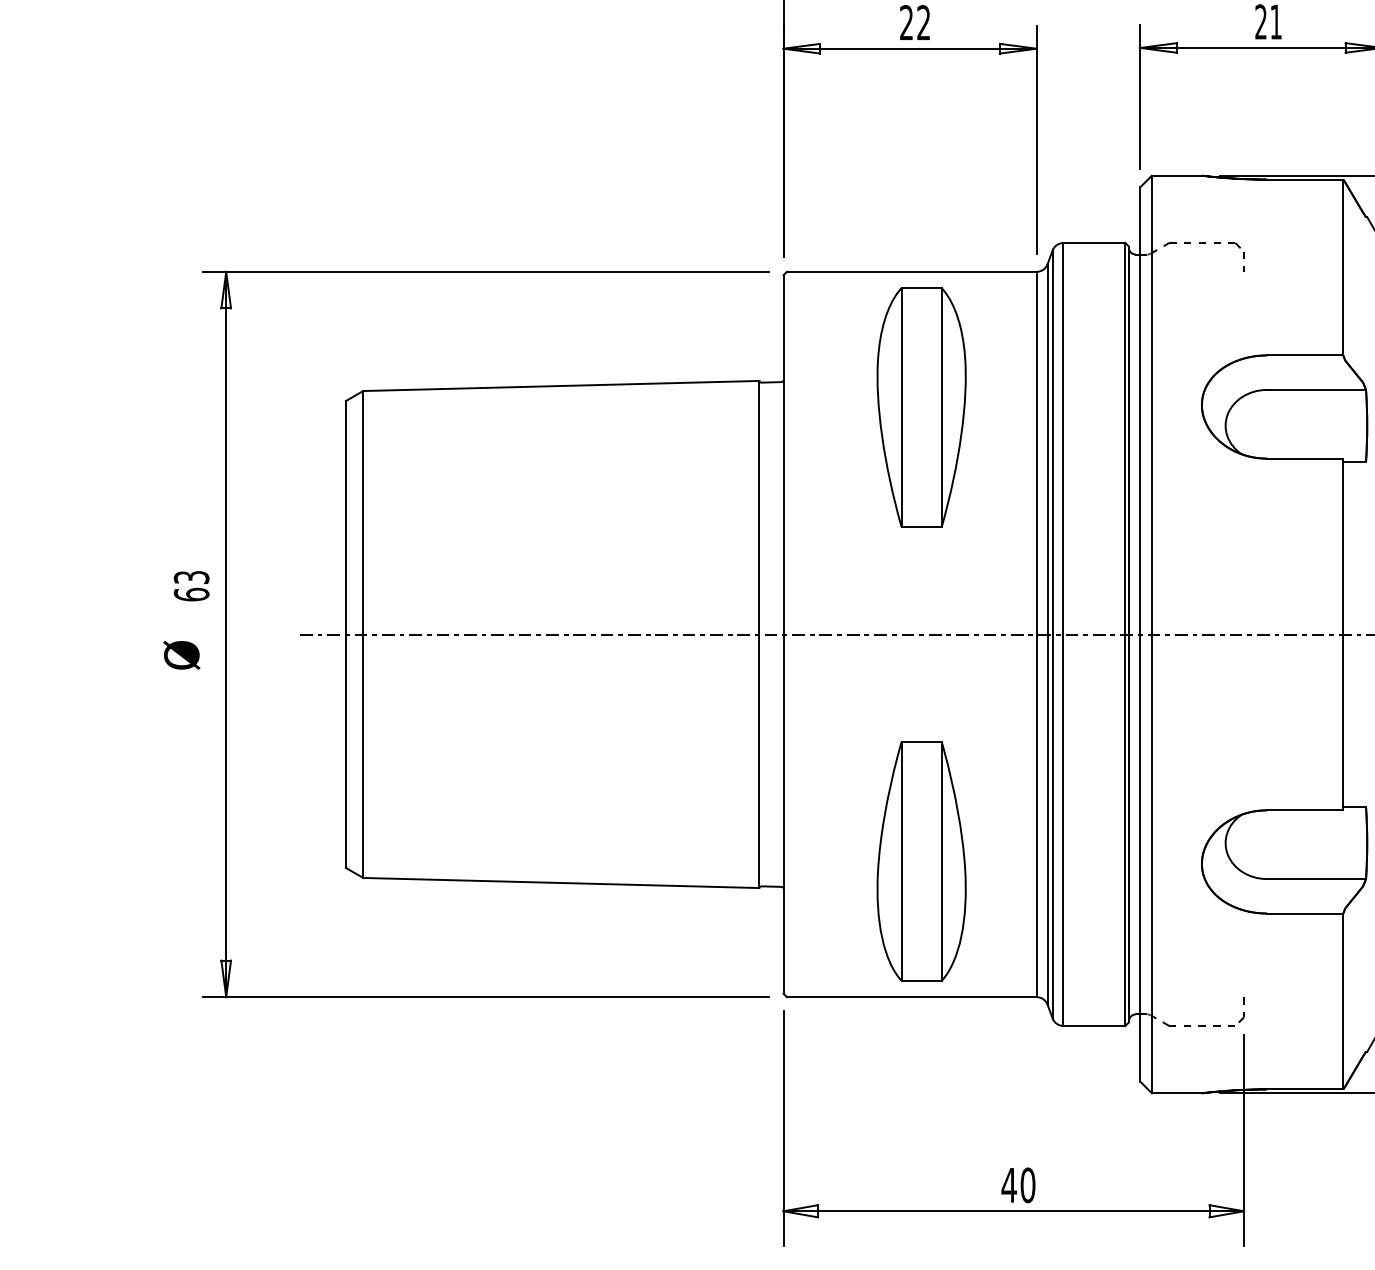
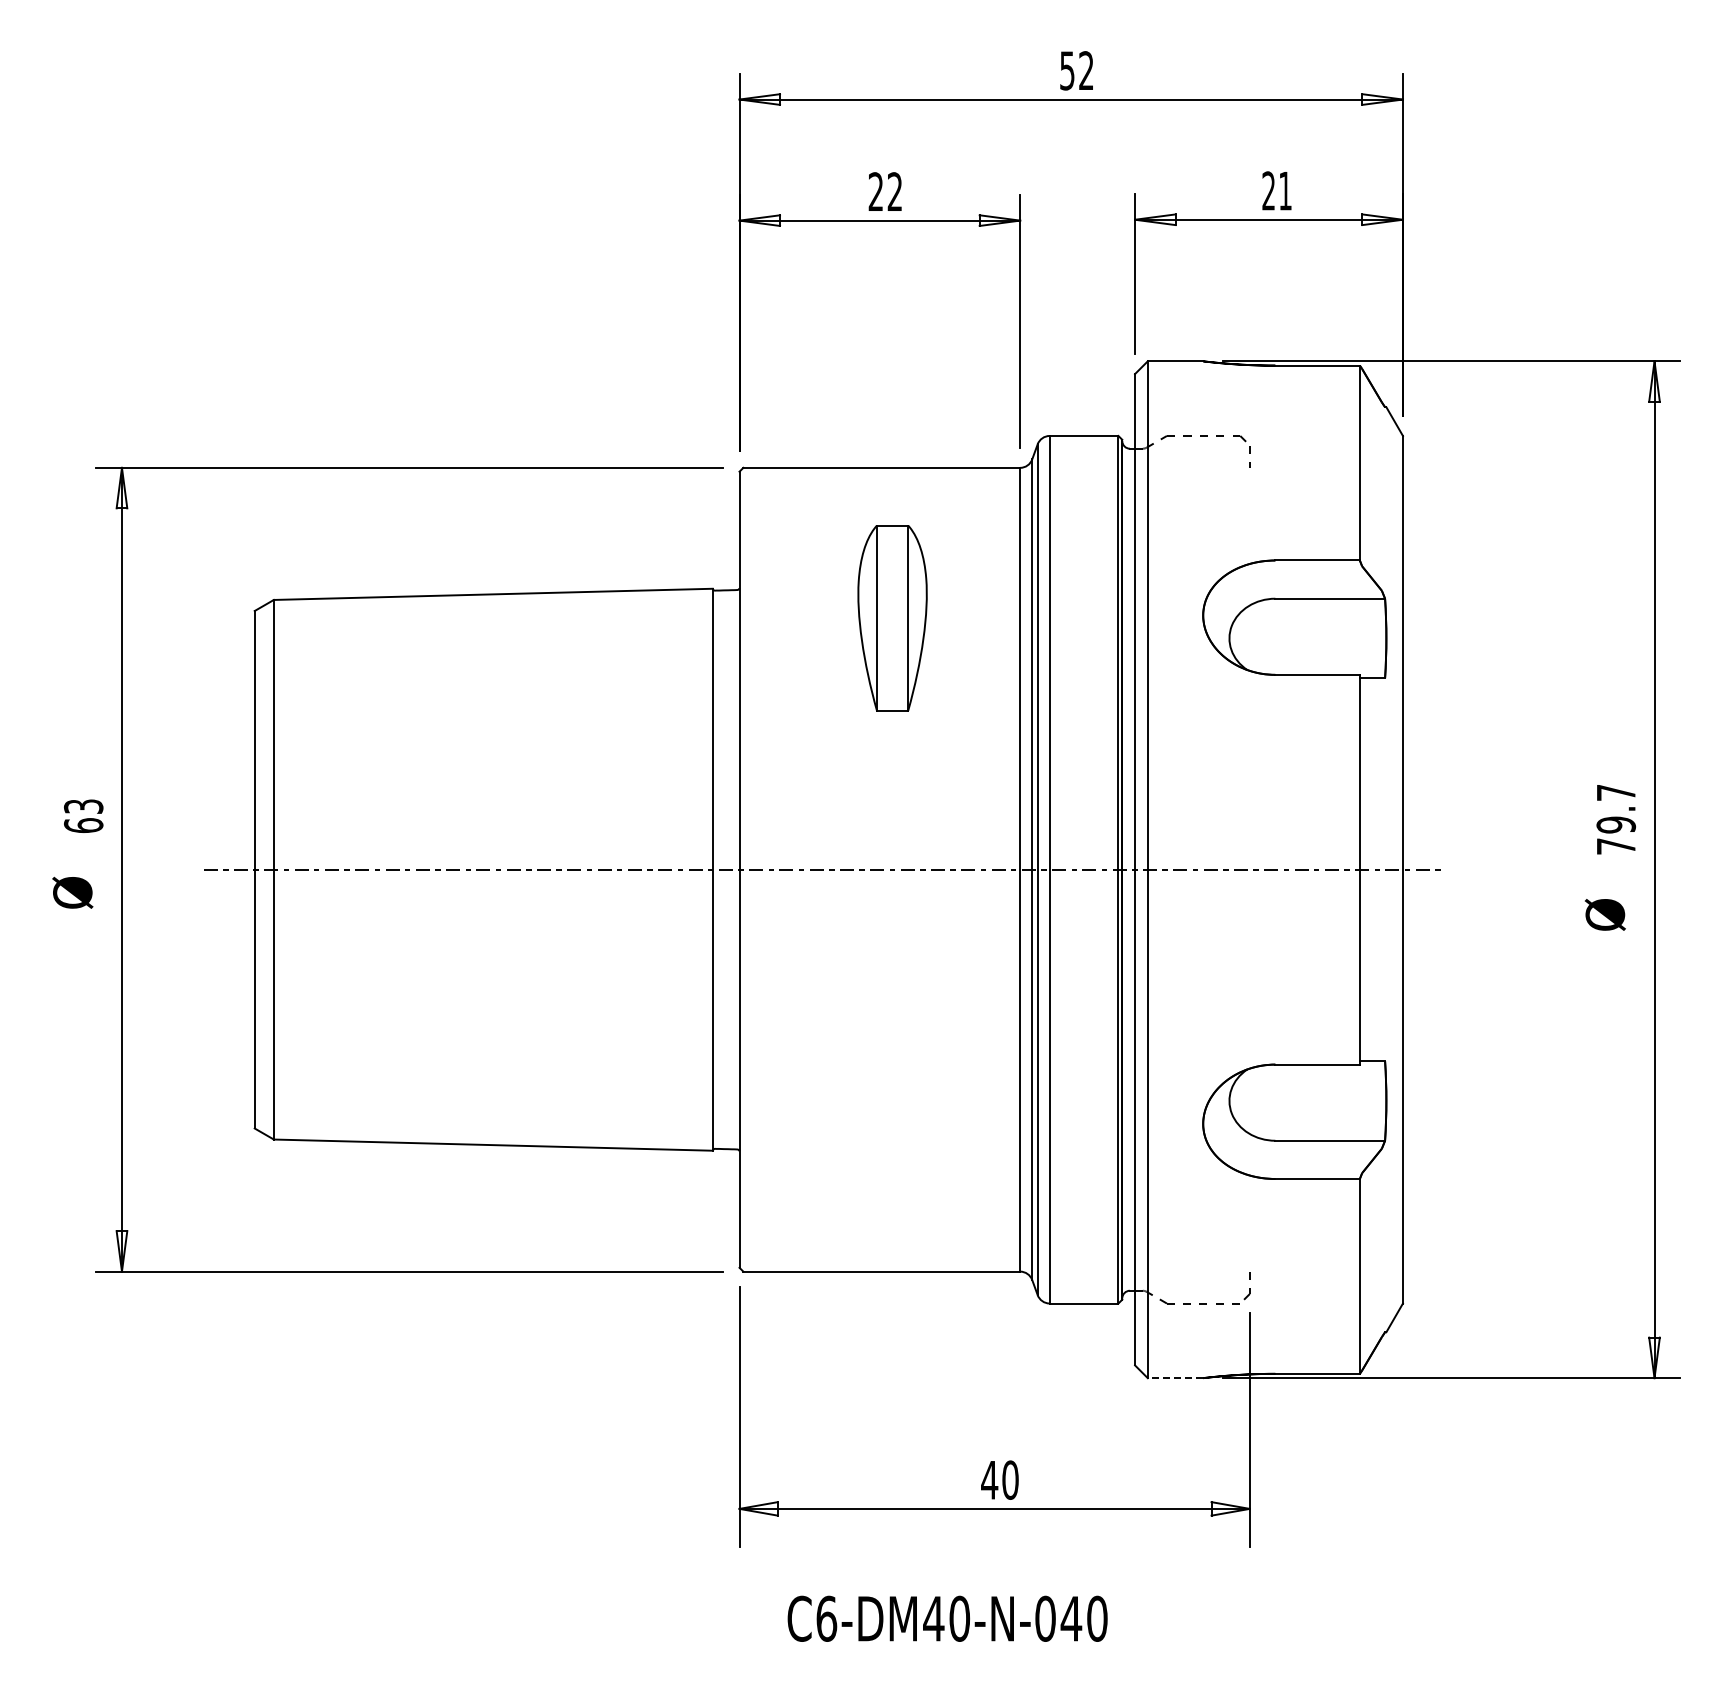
part: (921, 406) -> (892, 617), size x0.7
part: (921, 861) -> (892, 1121), removed
line: (1176, 1093) -> (1175, 1378), solid -> dashed

